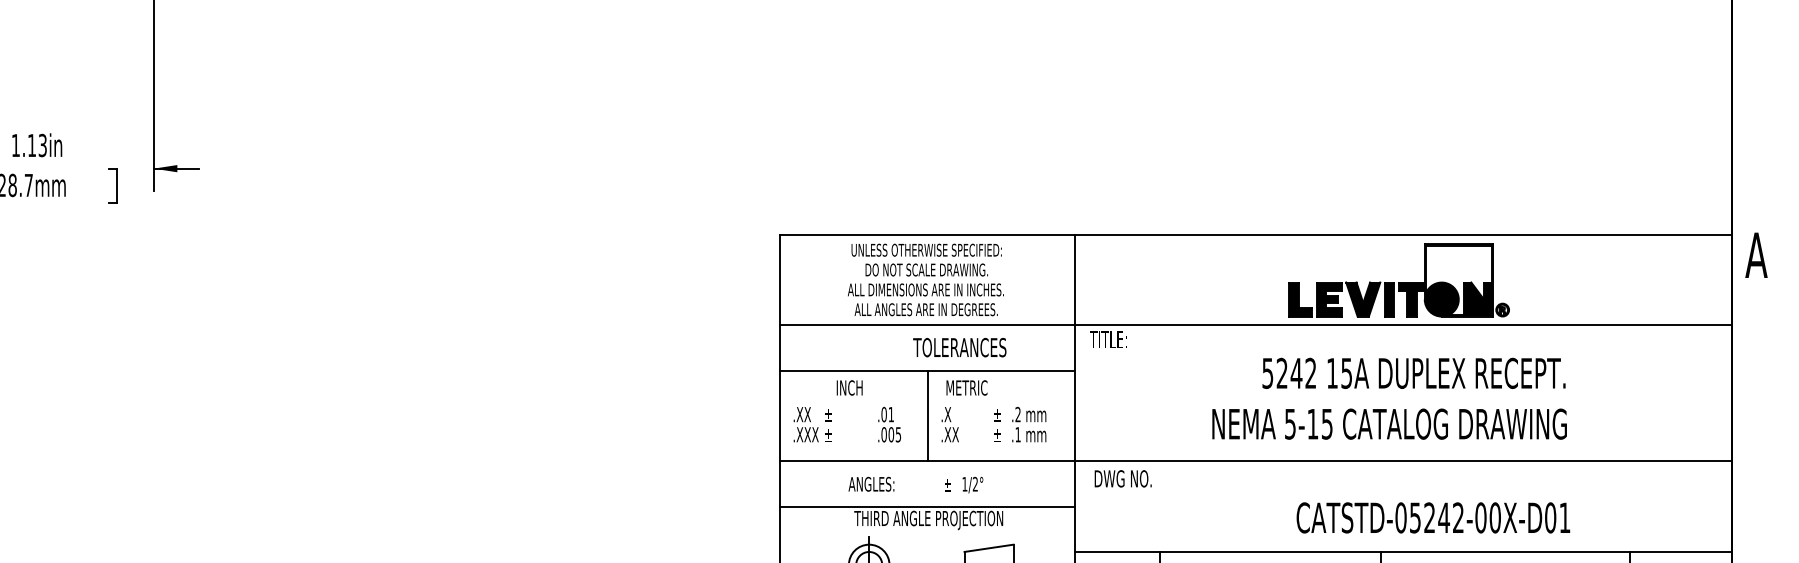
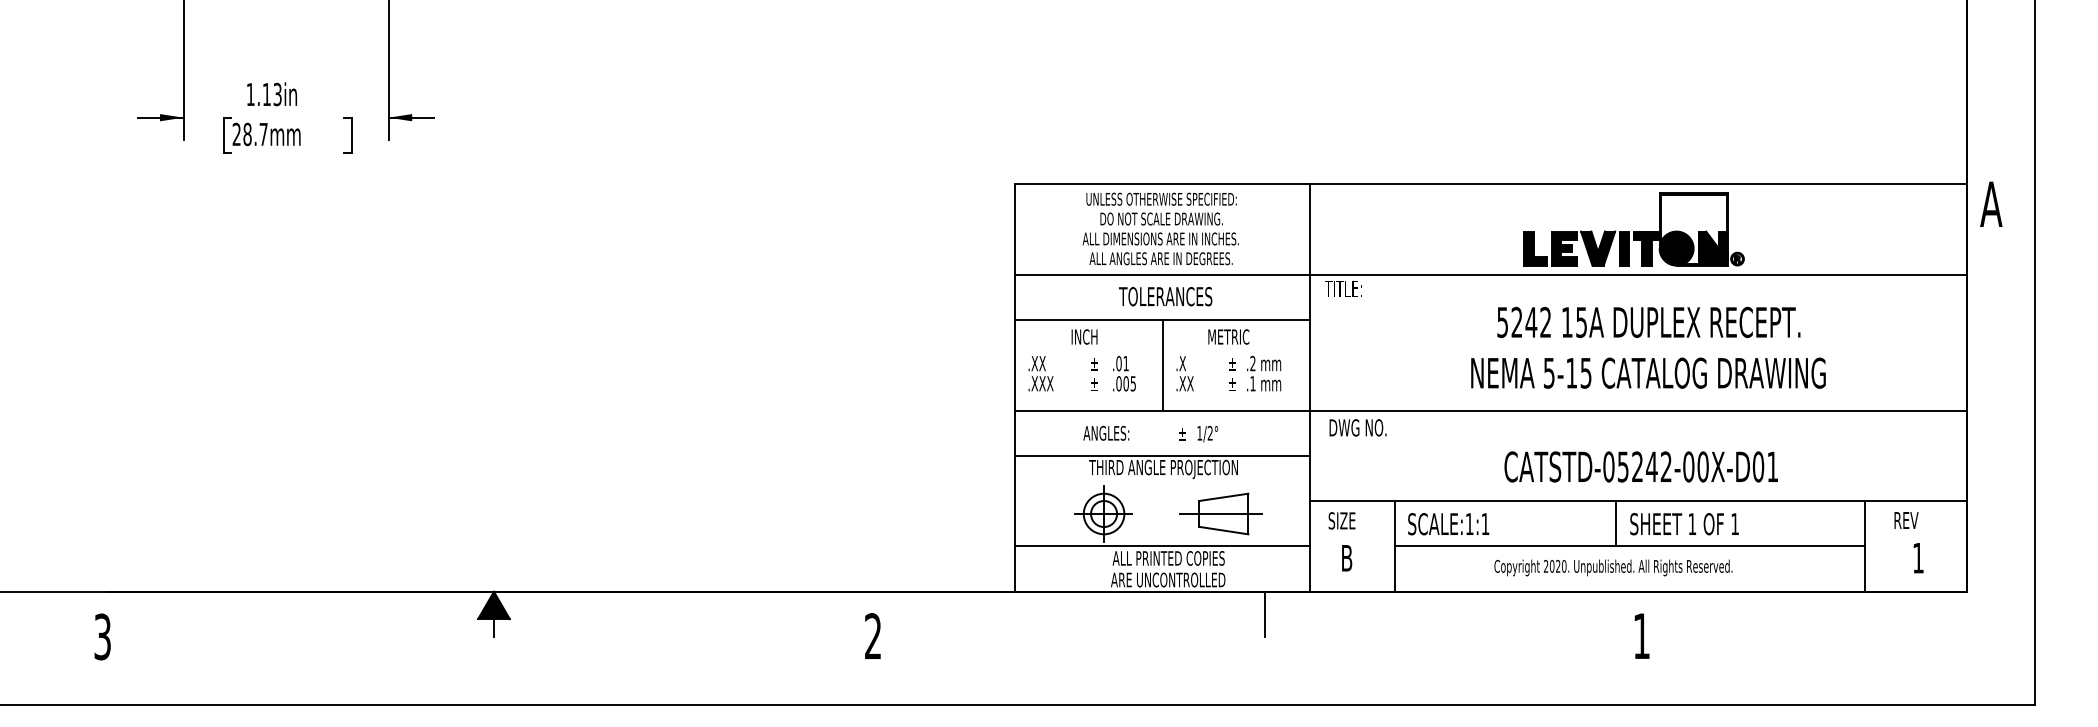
text: (959, 347) -> (1165, 296), moved
text: (966, 387) -> (1228, 336), moved
text: (1389, 423) -> (1648, 372), moved
text: (828, 425) -> (1094, 374), moved
text: (1432, 517) -> (1640, 466), moved

